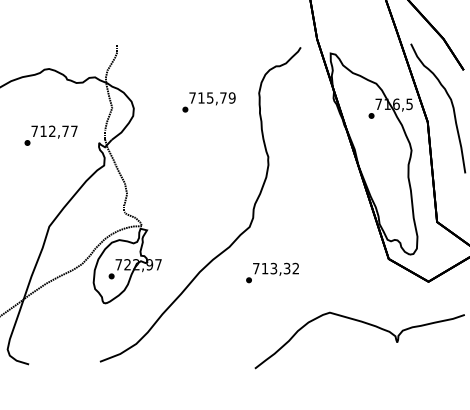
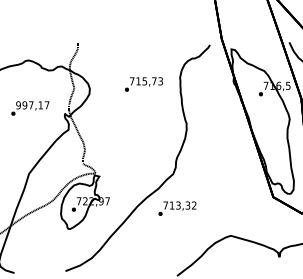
text: (231, 97) -> (160, 80), 715,79 -> 715,73
text: (49, 131) -> (29, 105), 712,77 -> 997,17
text: (272, 272) -> (177, 208), moved

